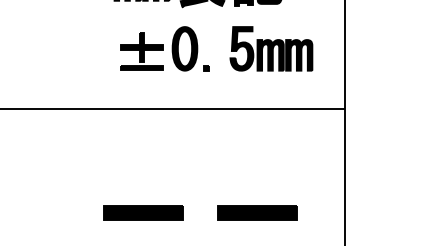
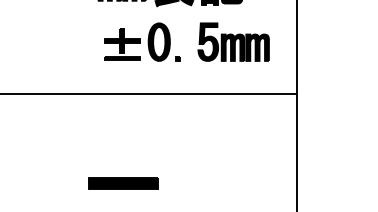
part: (257, 213) -> (221, 183), removed

